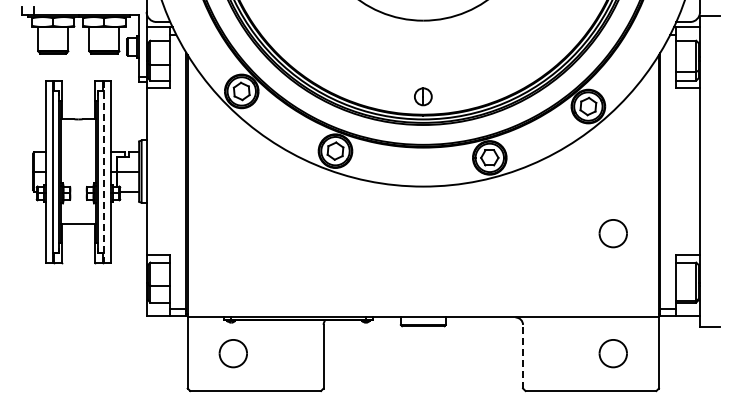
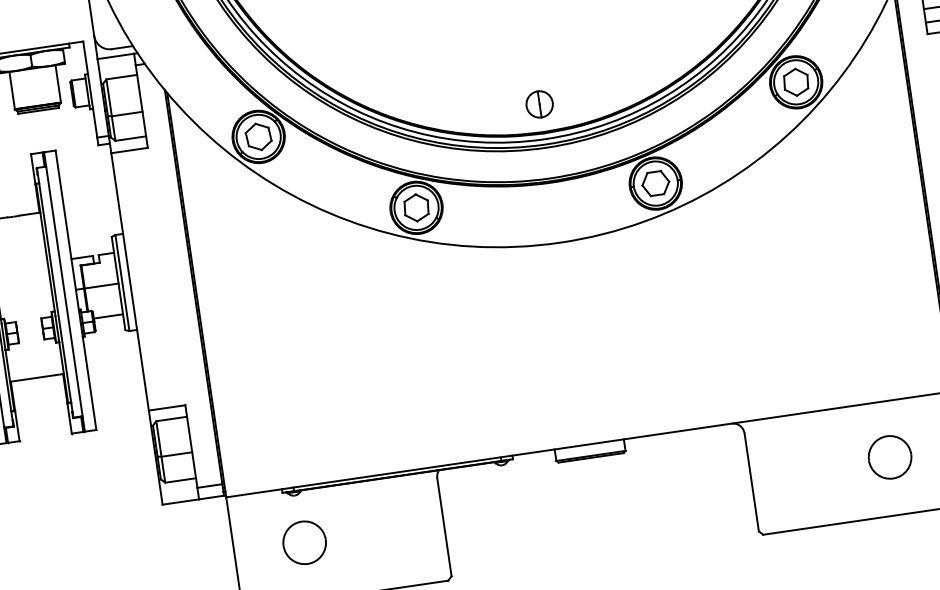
line: (103, 171) -> (63, 291), dashed -> solid
part: (612, 233) -> (861, 272), removed
line: (523, 356) -> (752, 482), dashed -> solid

